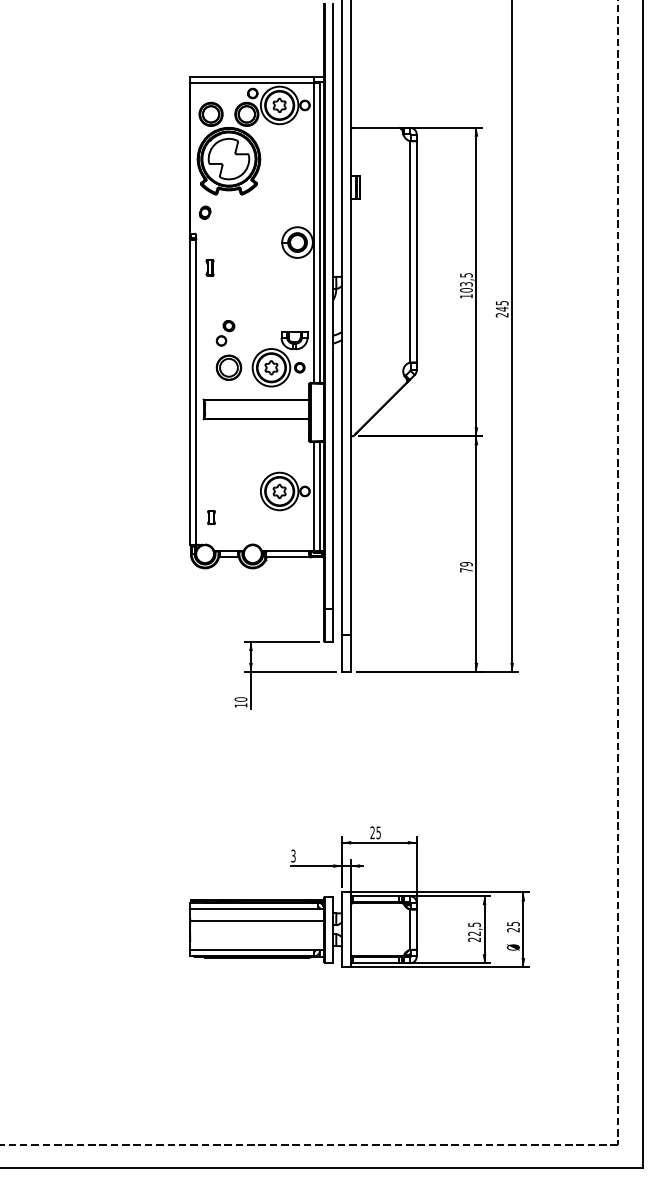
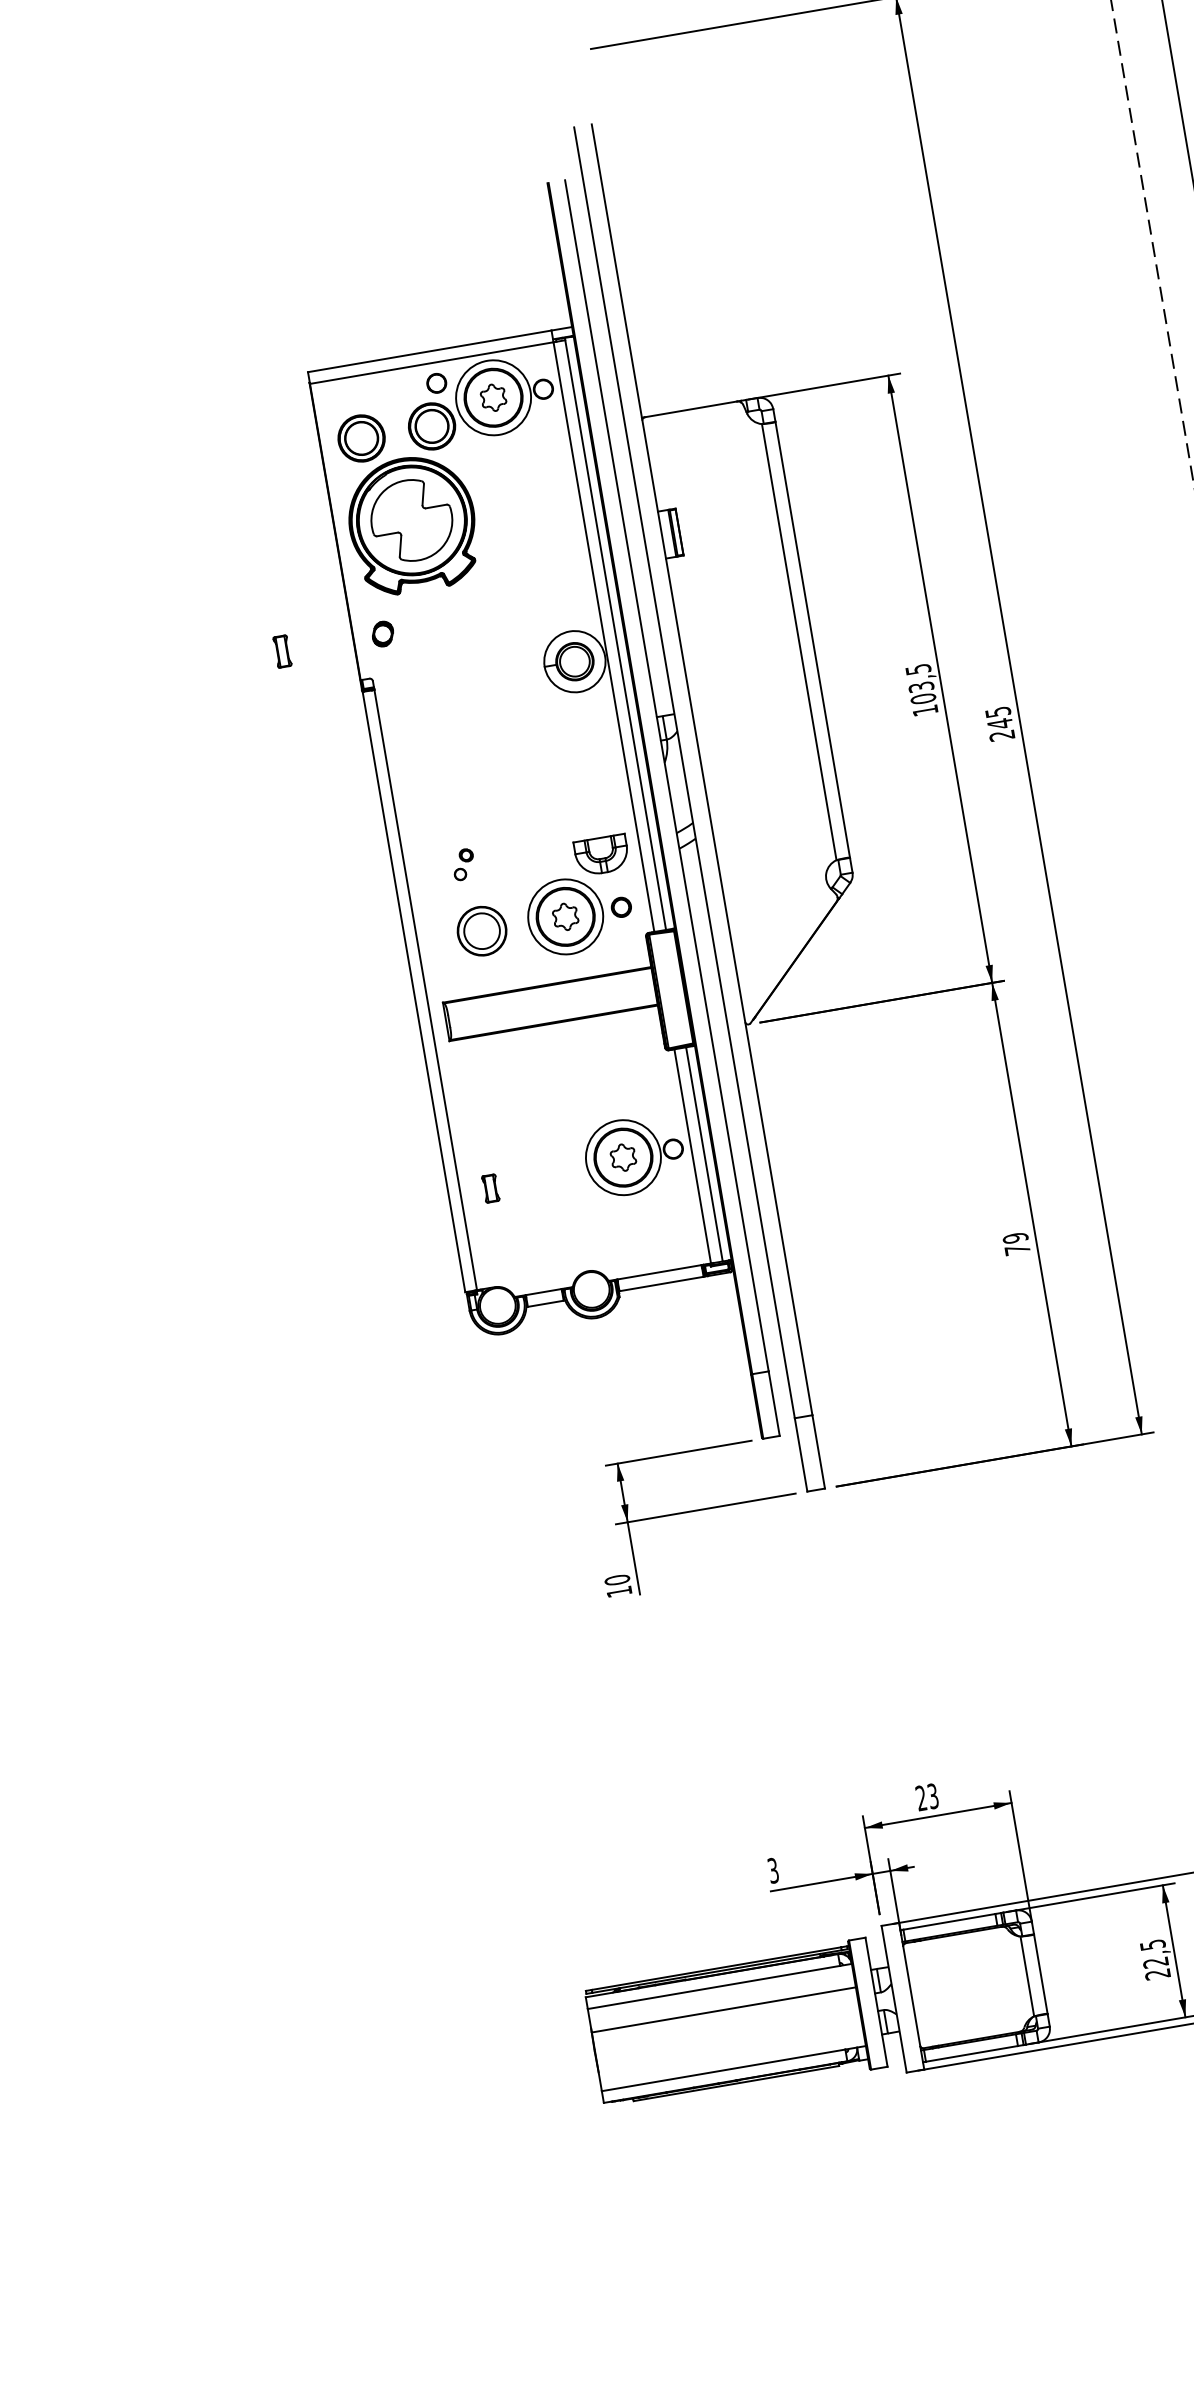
part: (209, 267) -> (281, 650), moved
part: (225, 333) -> (463, 864), size x0.6
part: (211, 517) -> (490, 1188), moved
text: (378, 831) -> (932, 1793), 25 -> 23

